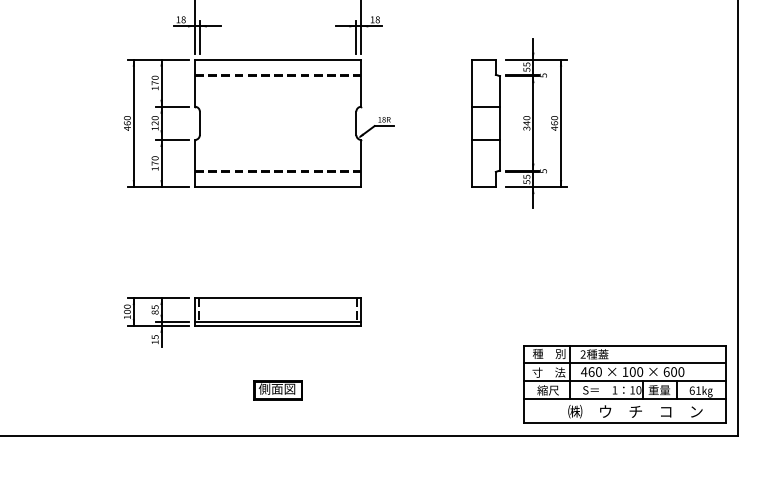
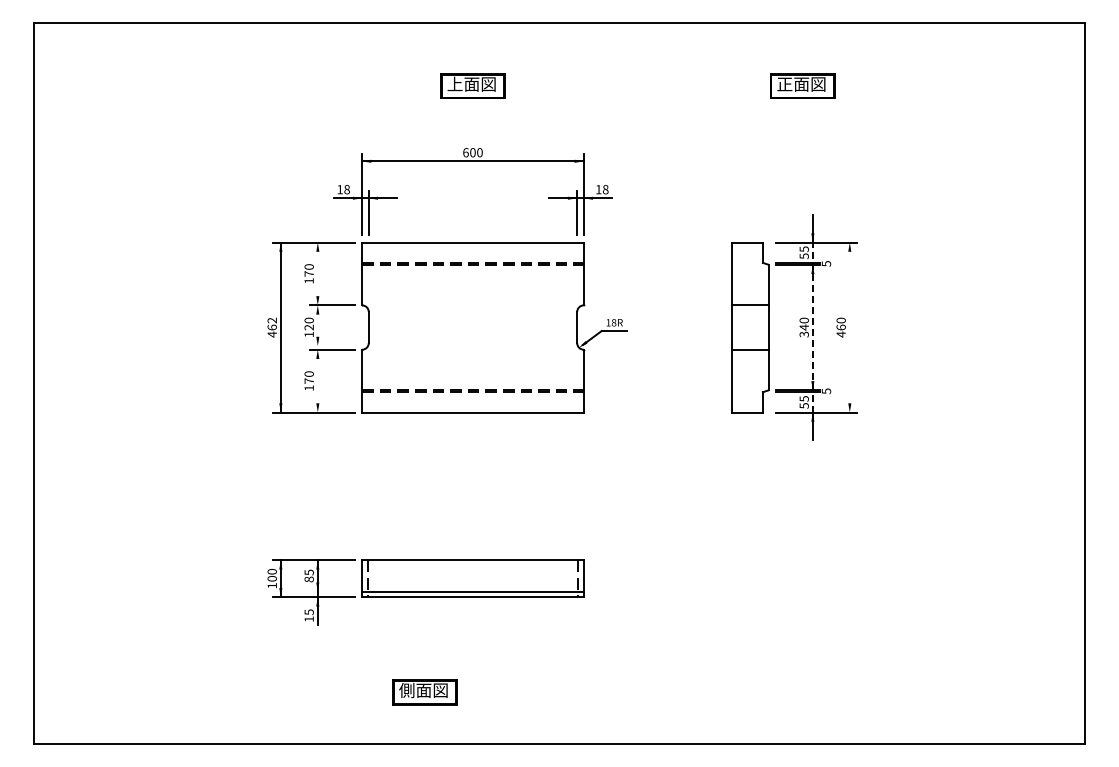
text: (126, 118) -> (271, 320), 460 -> 462
line: (161, 123) -> (317, 327), removed
line: (533, 123) -> (812, 327), solid -> dashed
line: (560, 123) -> (849, 327), removed
line: (172, 321) -> (332, 591), removed
part: (624, 384) -> (934, 675), removed
part: (277, 390) -> (424, 692), moved

